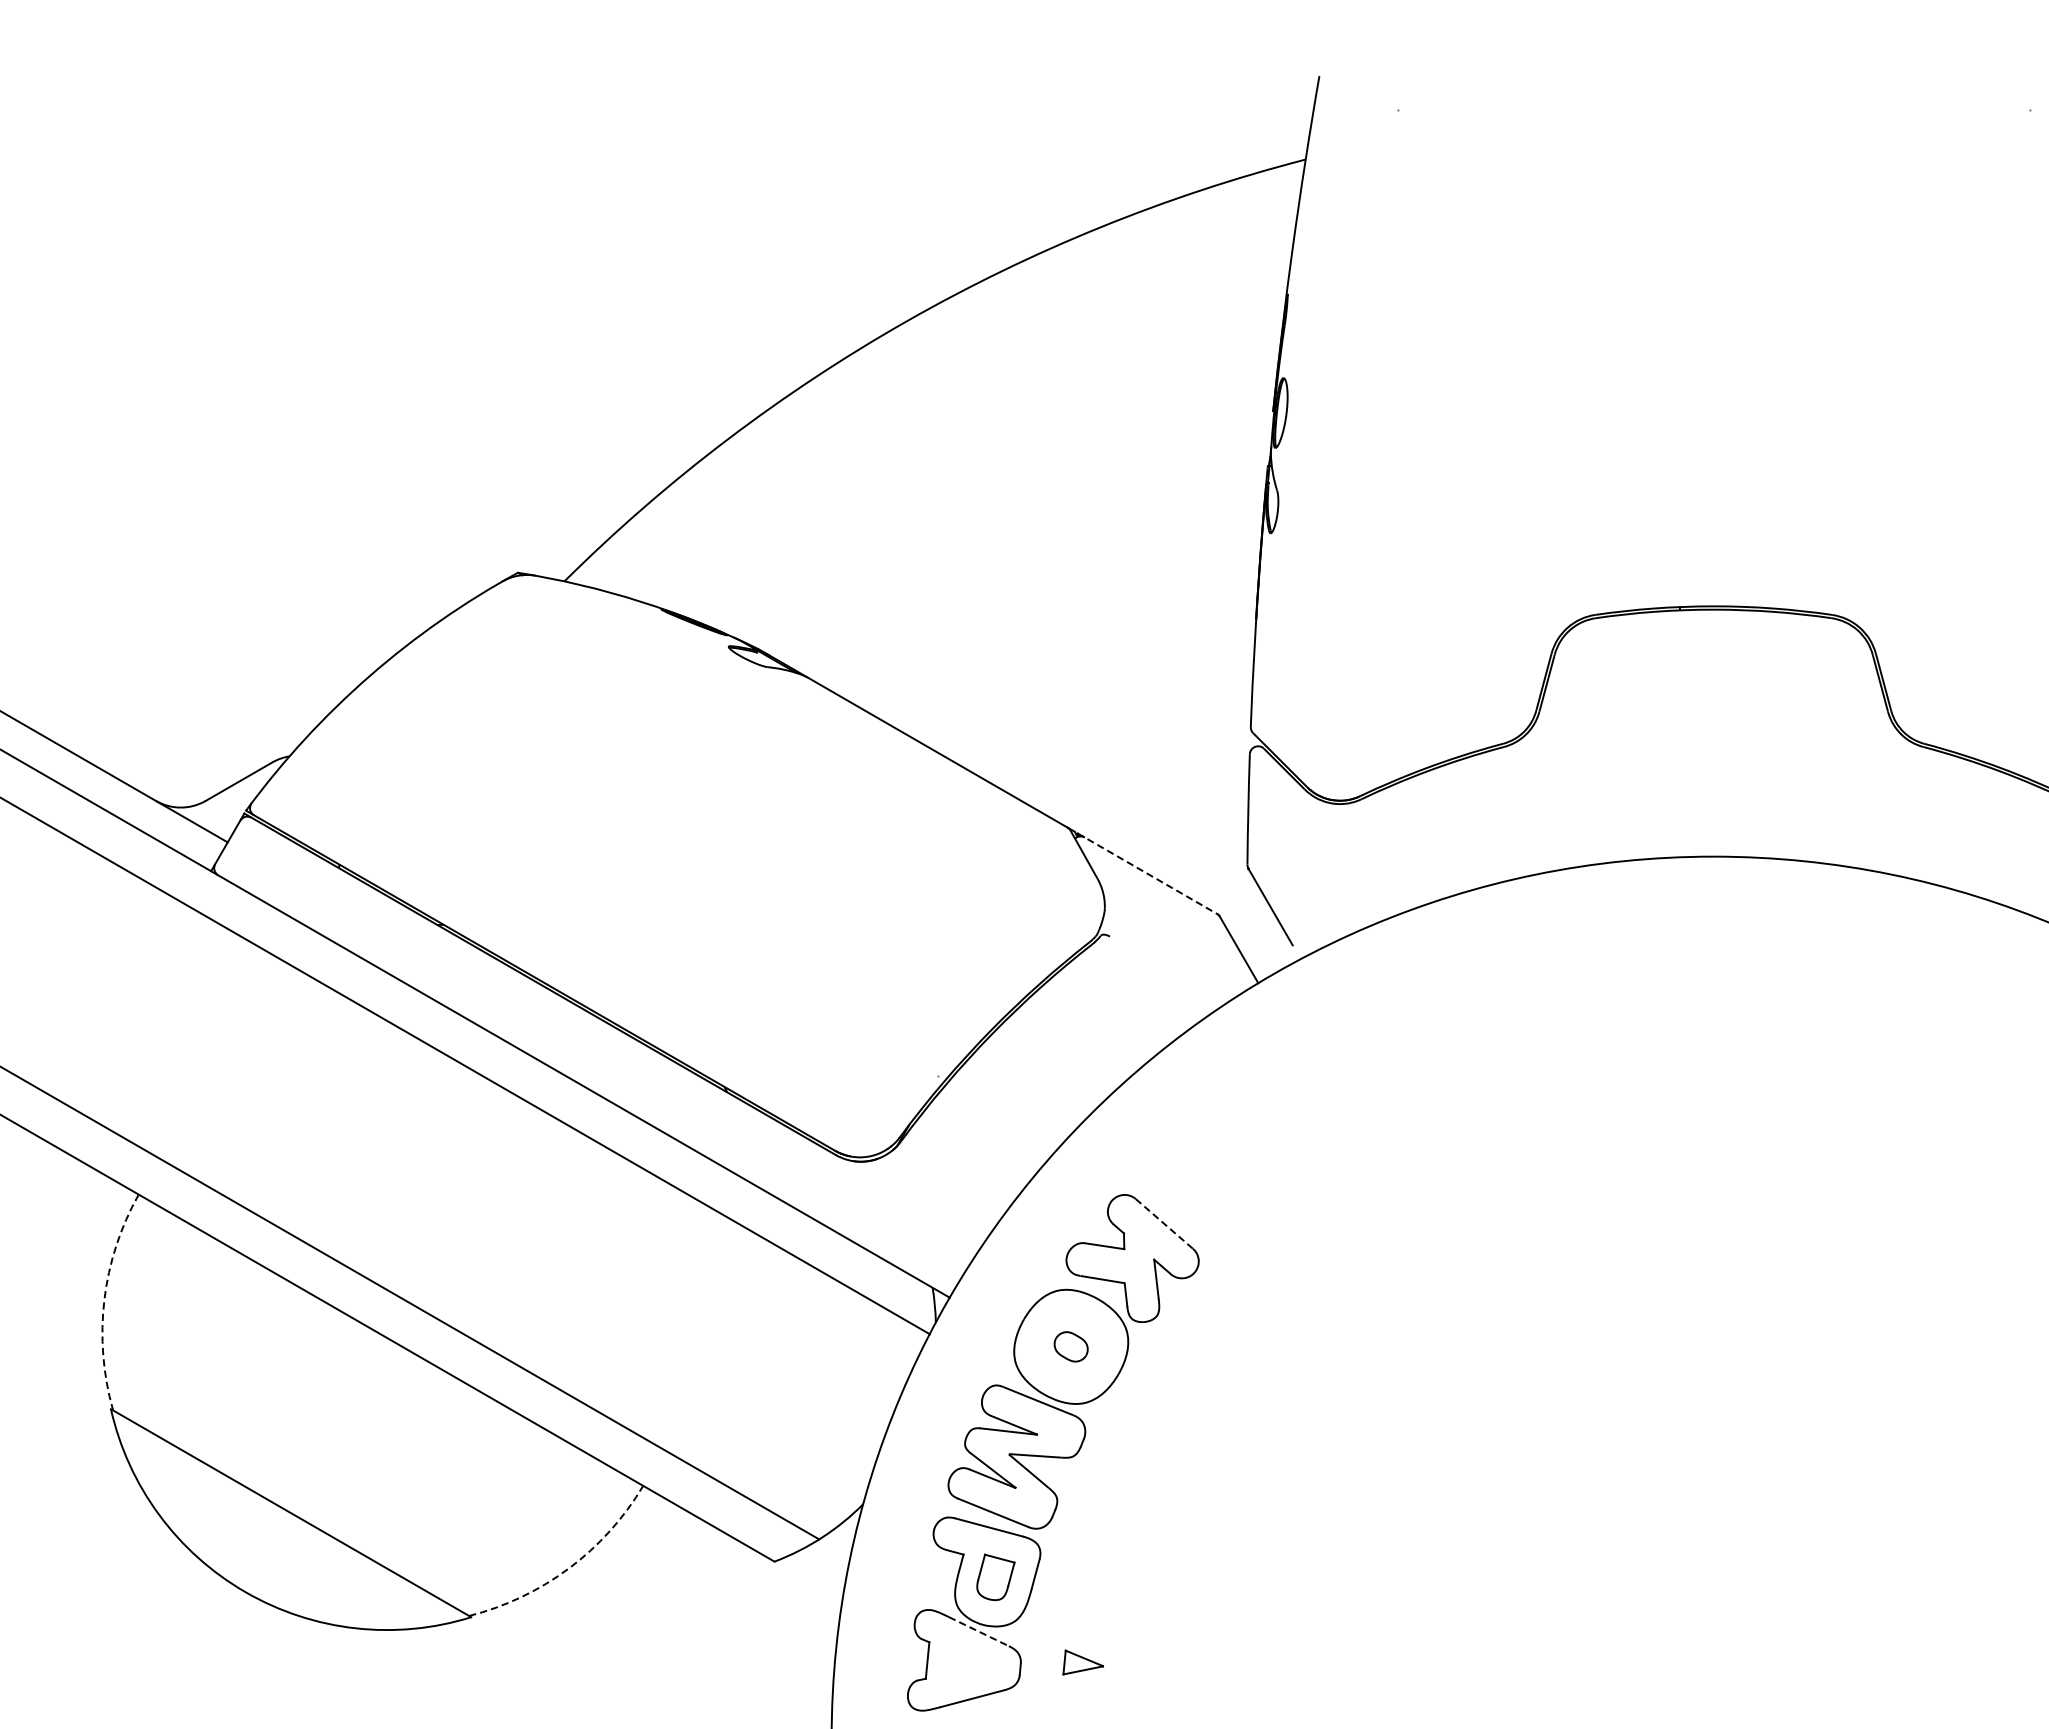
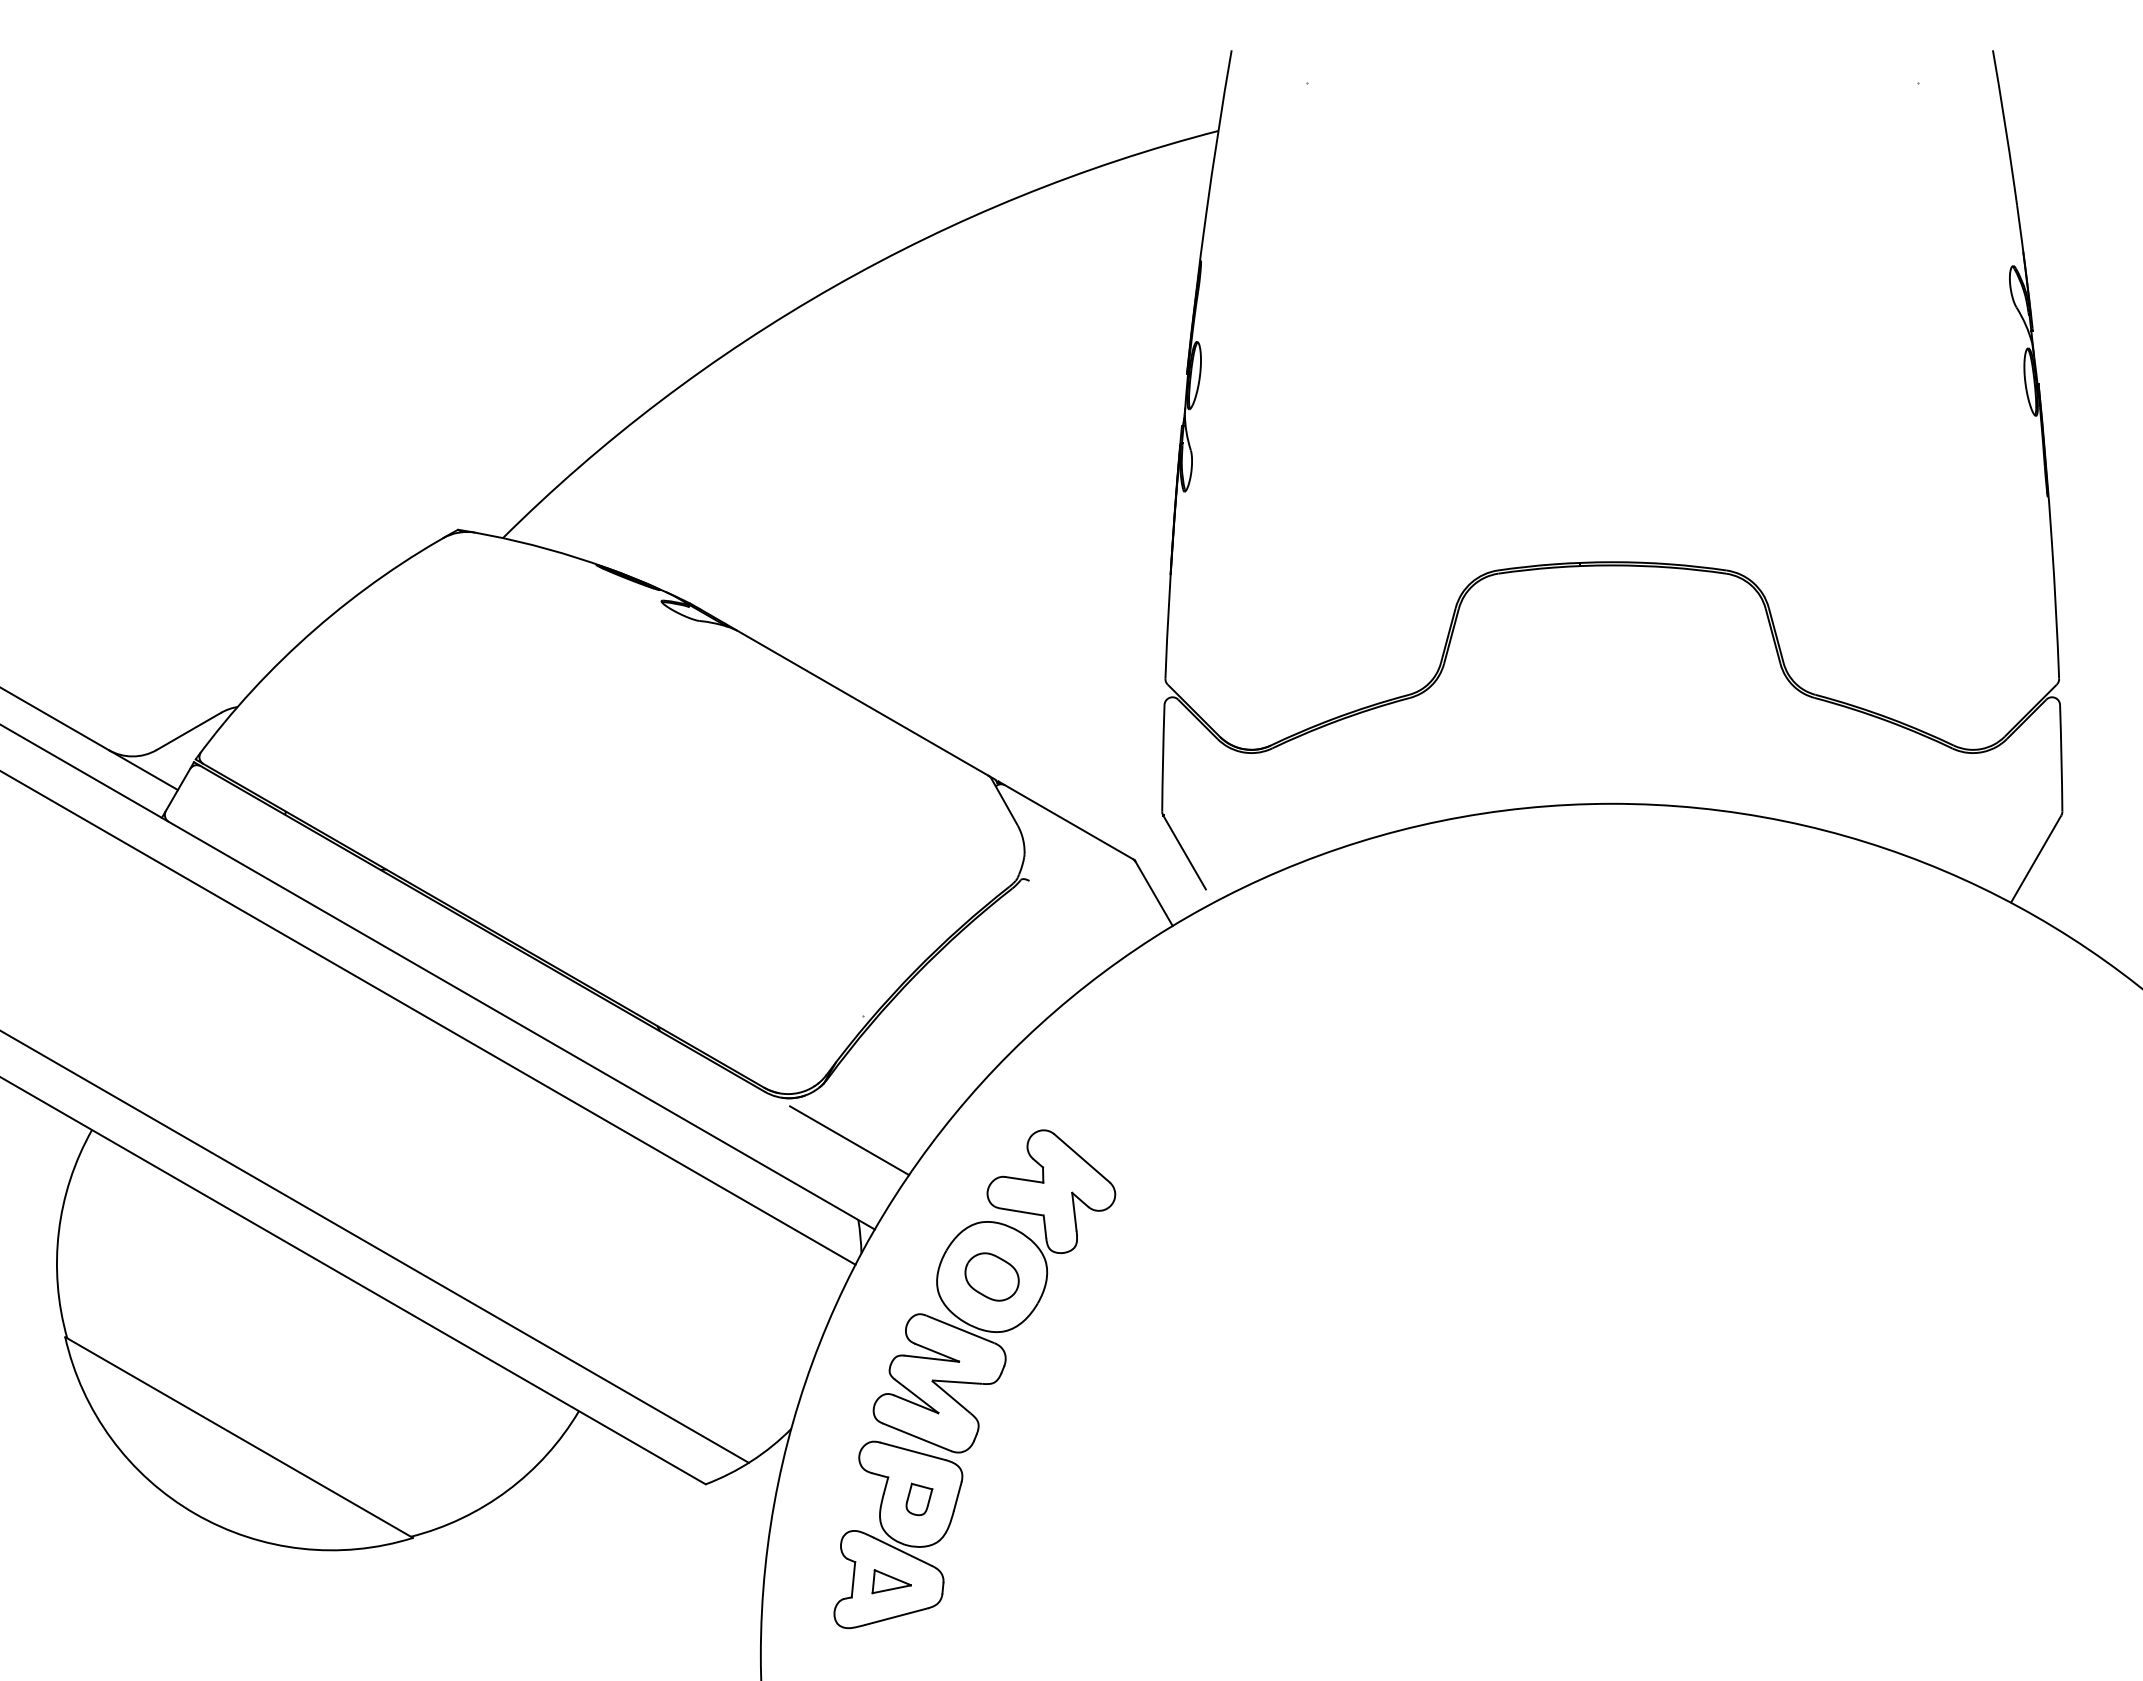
line: (1148, 873) -> (1066, 820), dashed -> solid
line: (923, 1205) -> (849, 1140), added
line: (1164, 1224) -> (1082, 1158), dashed -> solid
arc: (104, 1299) -> (58, 1231), dashed -> solid
part: (1070, 1346) -> (991, 1276), size x1.67
arc: (569, 1568) -> (507, 1490), dashed -> solid
part: (995, 1577) -> (919, 1499), size x0.71
line: (979, 1632) -> (903, 1552), dashed -> solid
part: (1083, 1662) -> (891, 1581), moved

